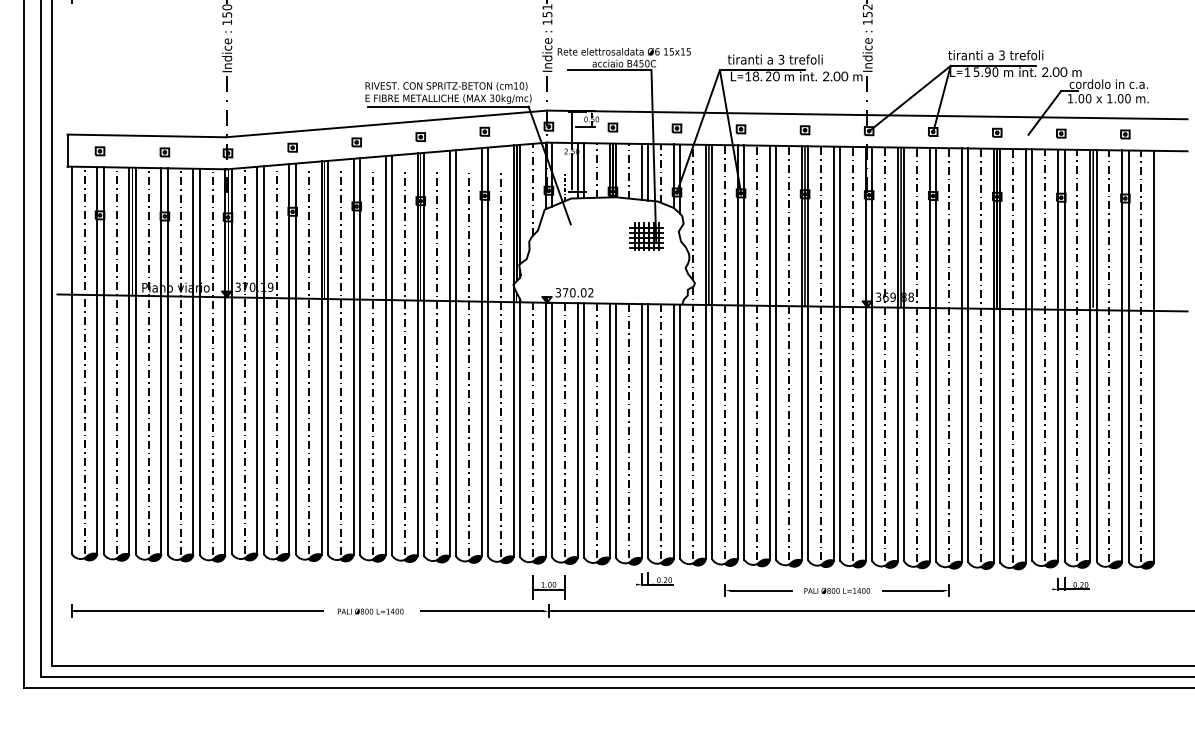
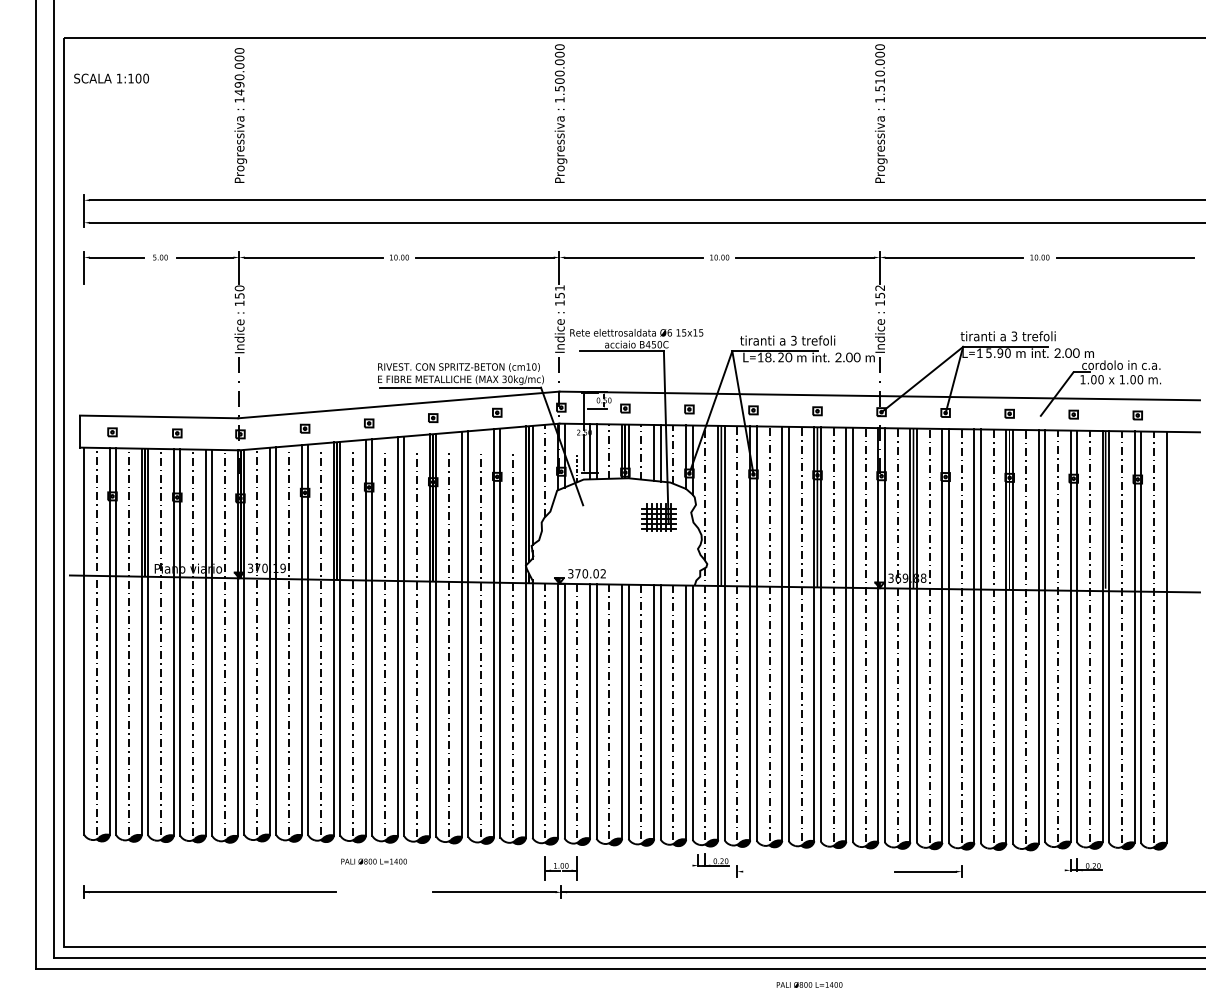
part: (654, 578) -> (710, 859), moved
line: (761, 590) -> (773, 871), removed
text: (837, 590) -> (809, 984), moved
text: (370, 611) -> (373, 861), moved

